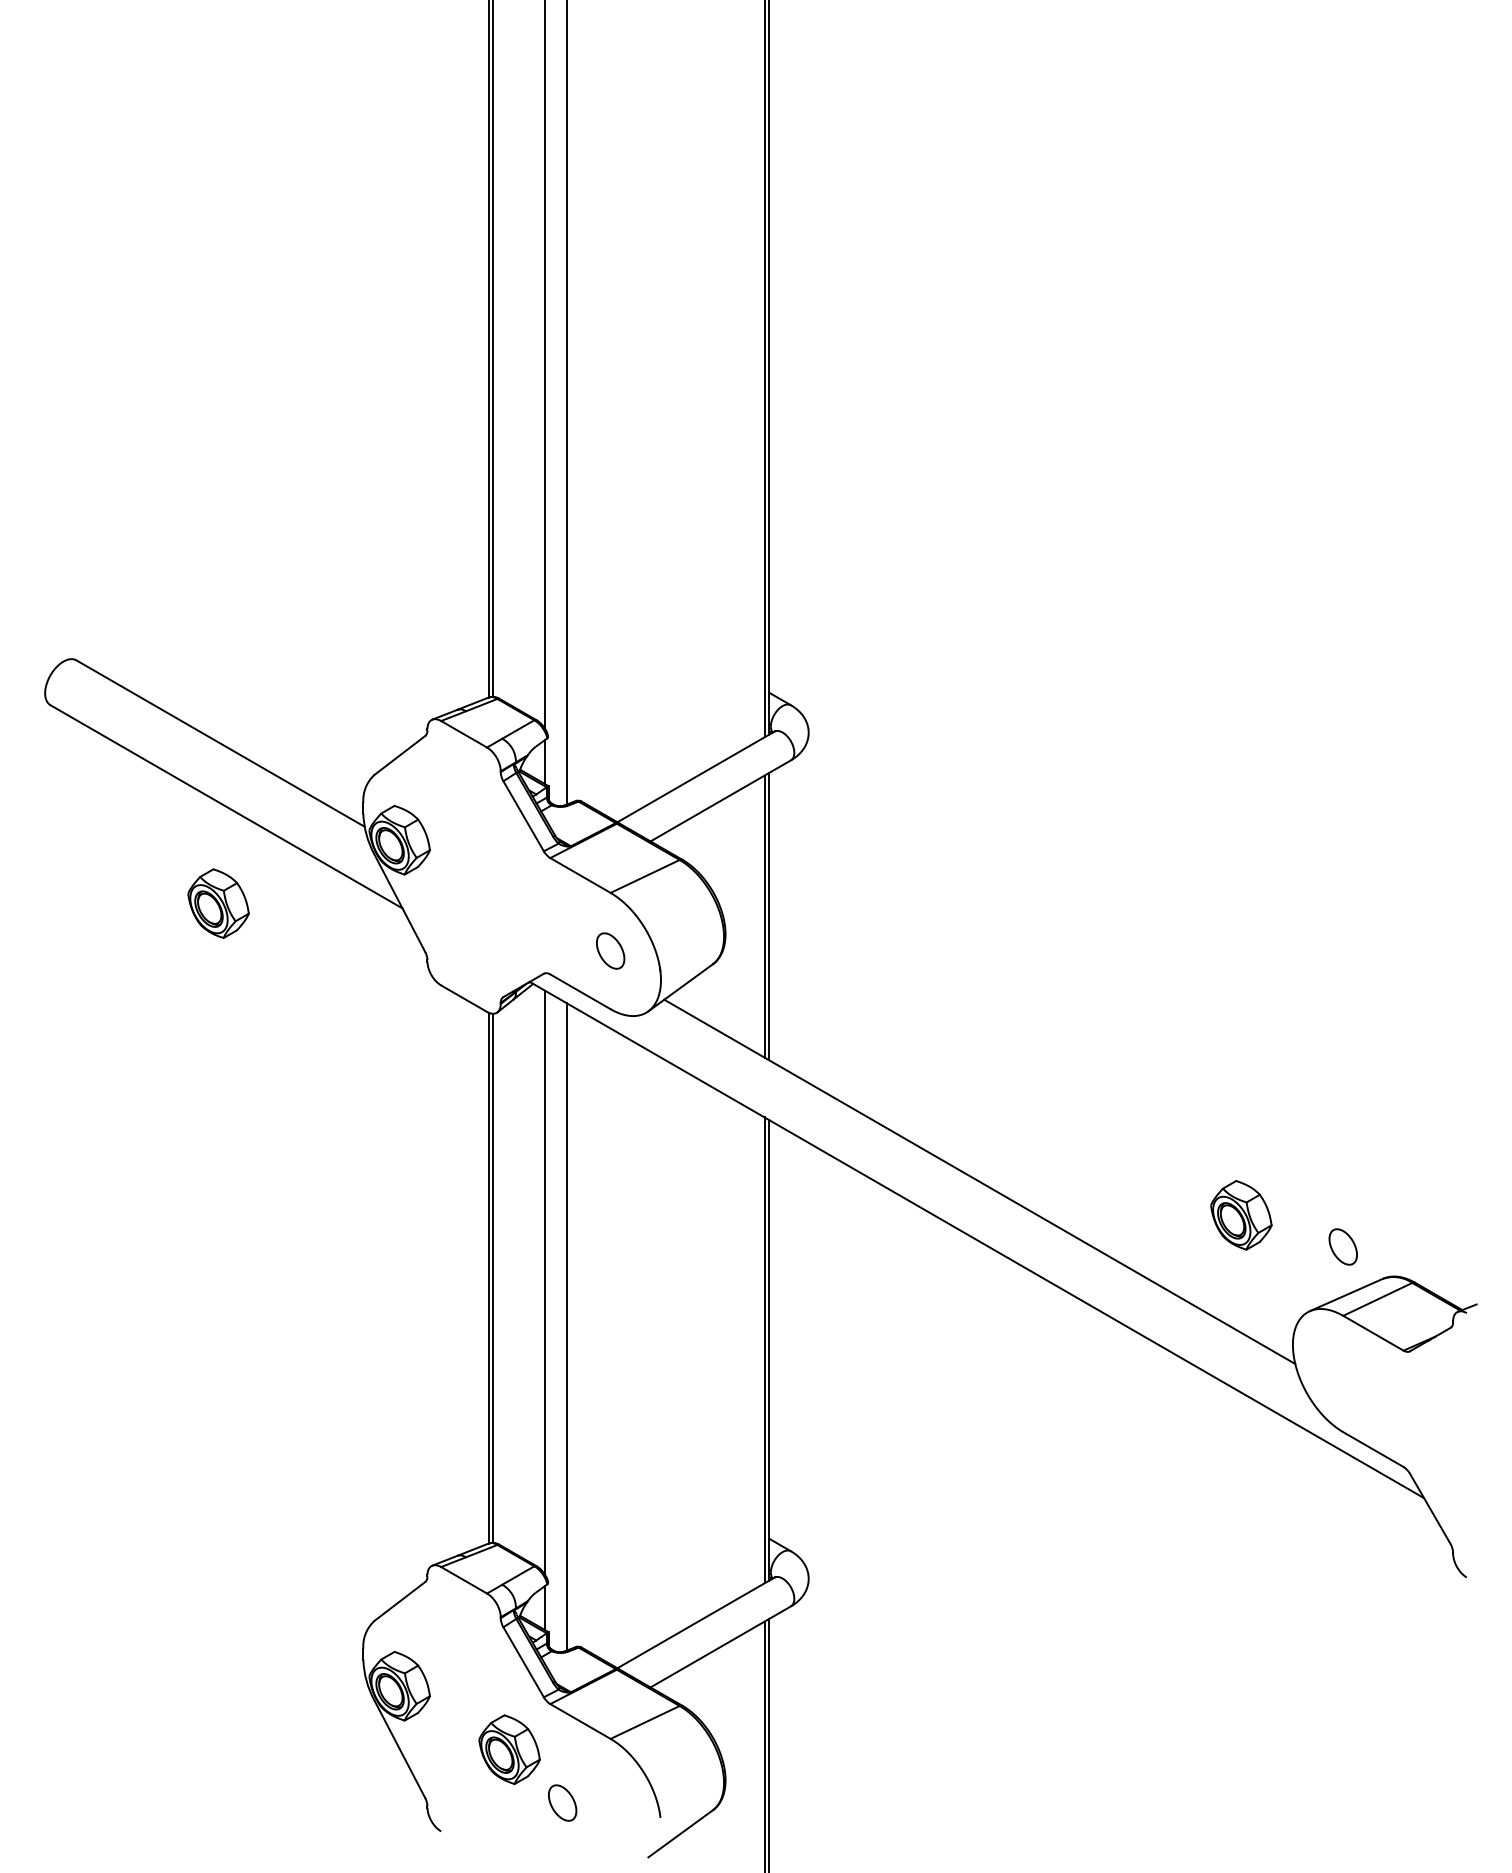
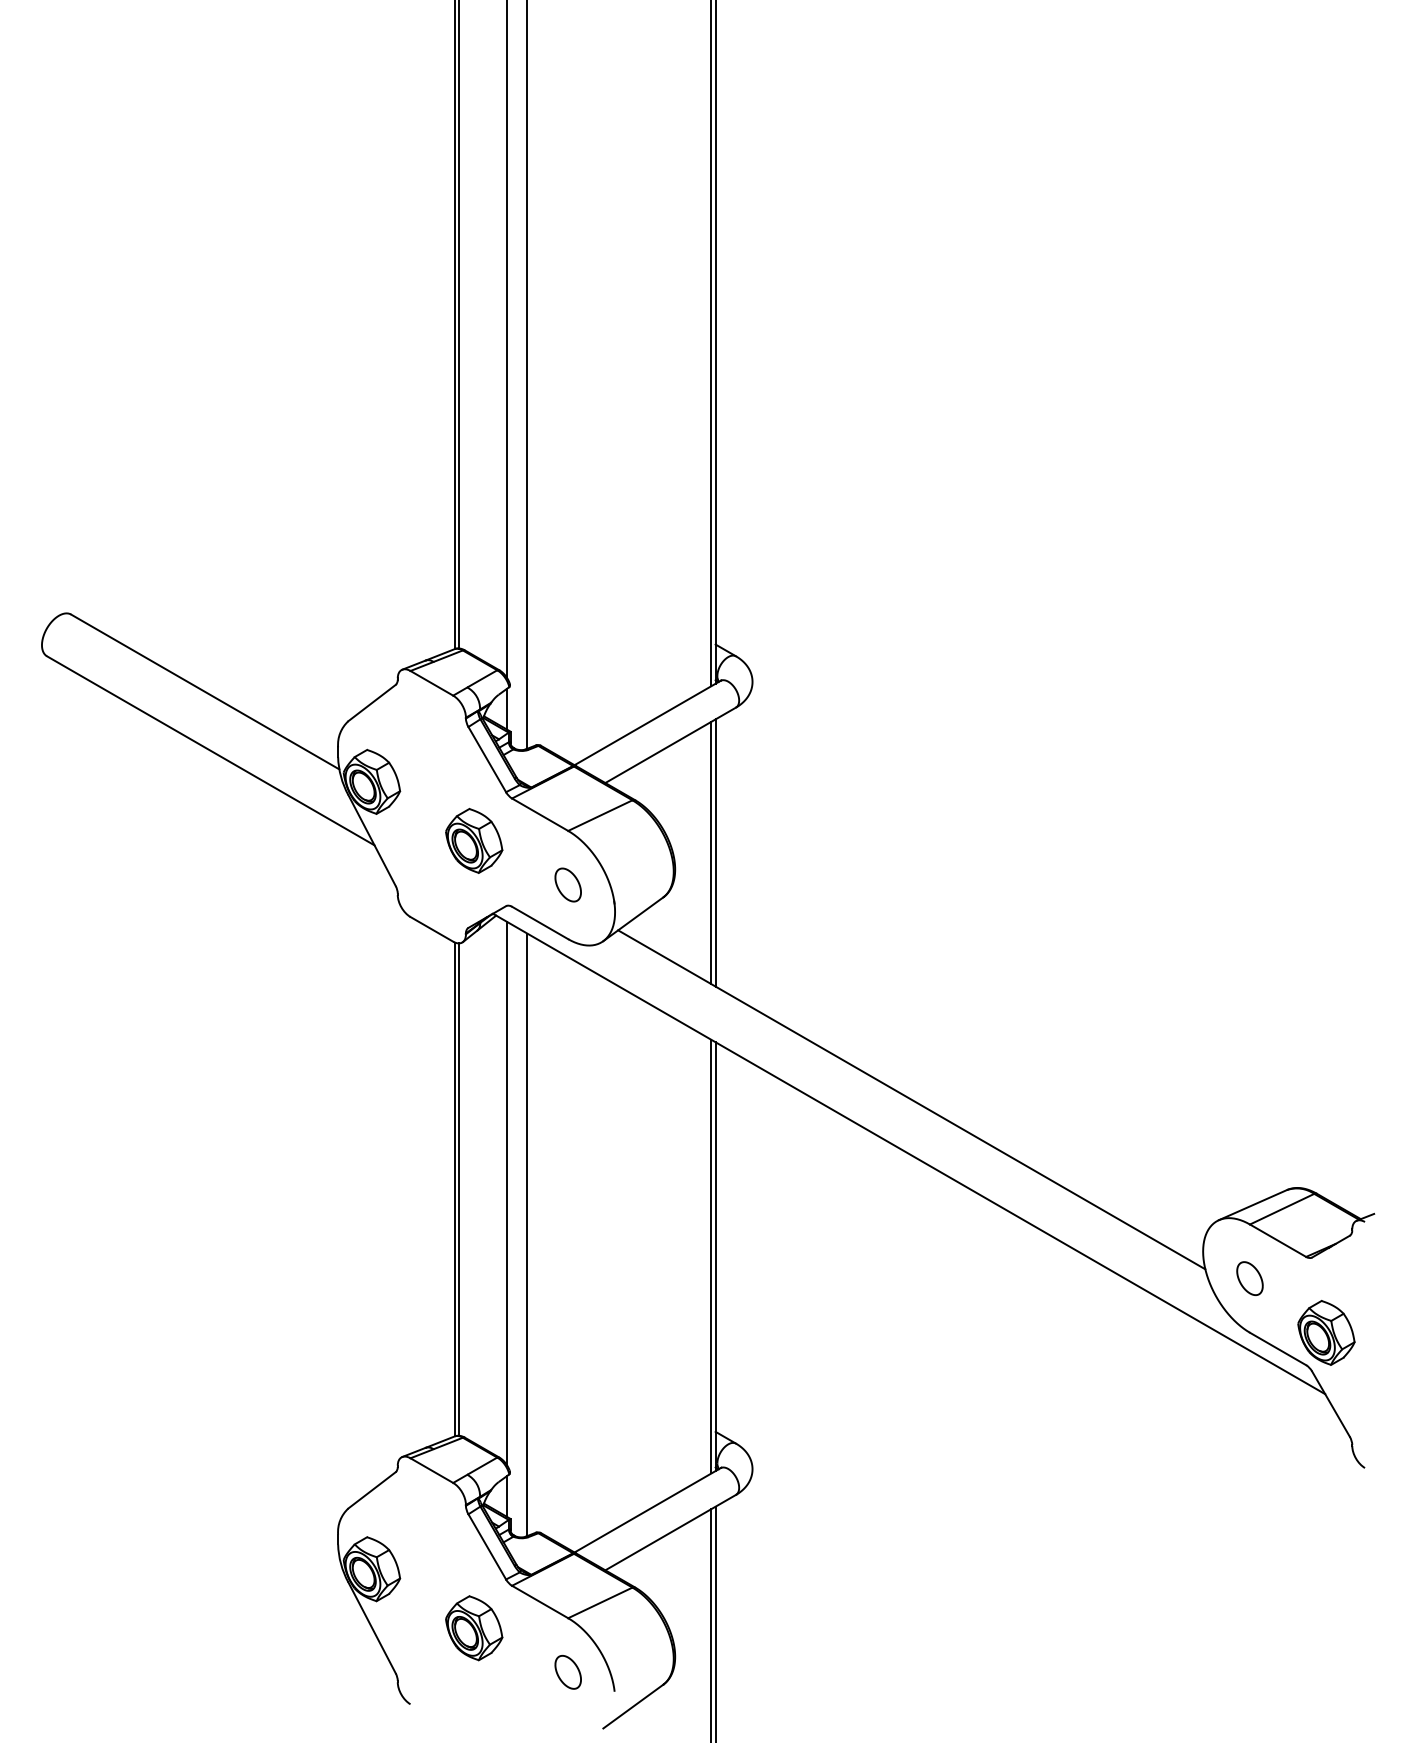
part: (218, 903) -> (474, 840), moved
part: (1241, 1215) -> (1326, 1333), moved
part: (1342, 1246) -> (1249, 1278), moved
part: (562, 1802) -> (568, 1671), moved

